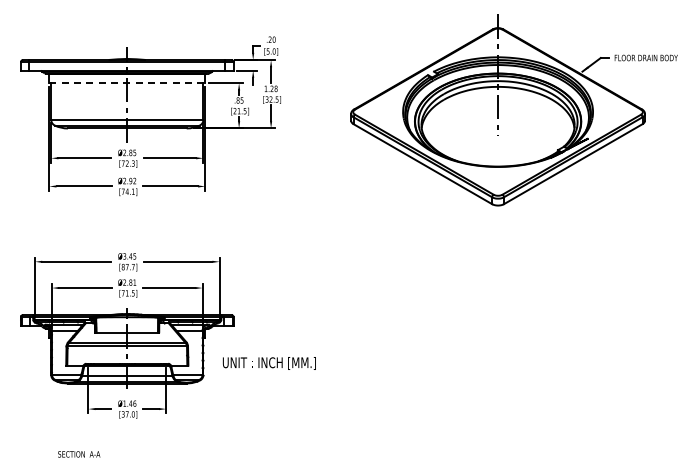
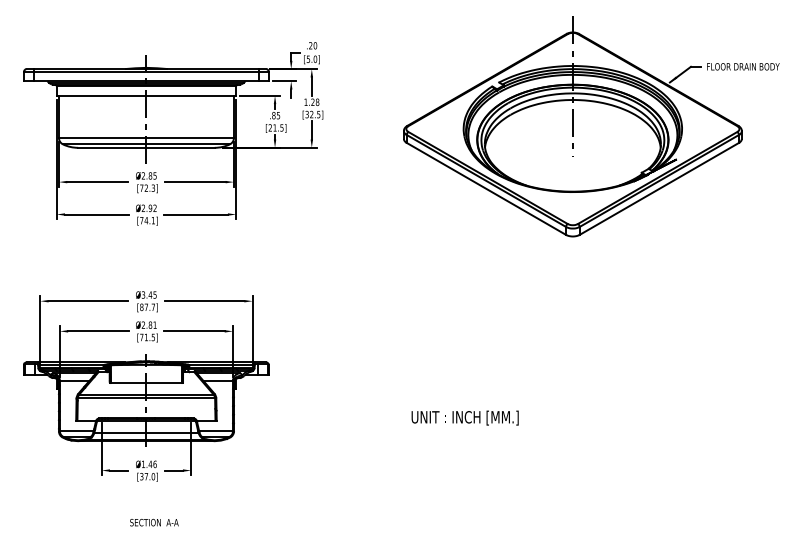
line: (127, 83) -> (146, 96), dashed -> solid
text: (268, 363) -> (464, 418), moved
text: (79, 454) -> (154, 522), moved

